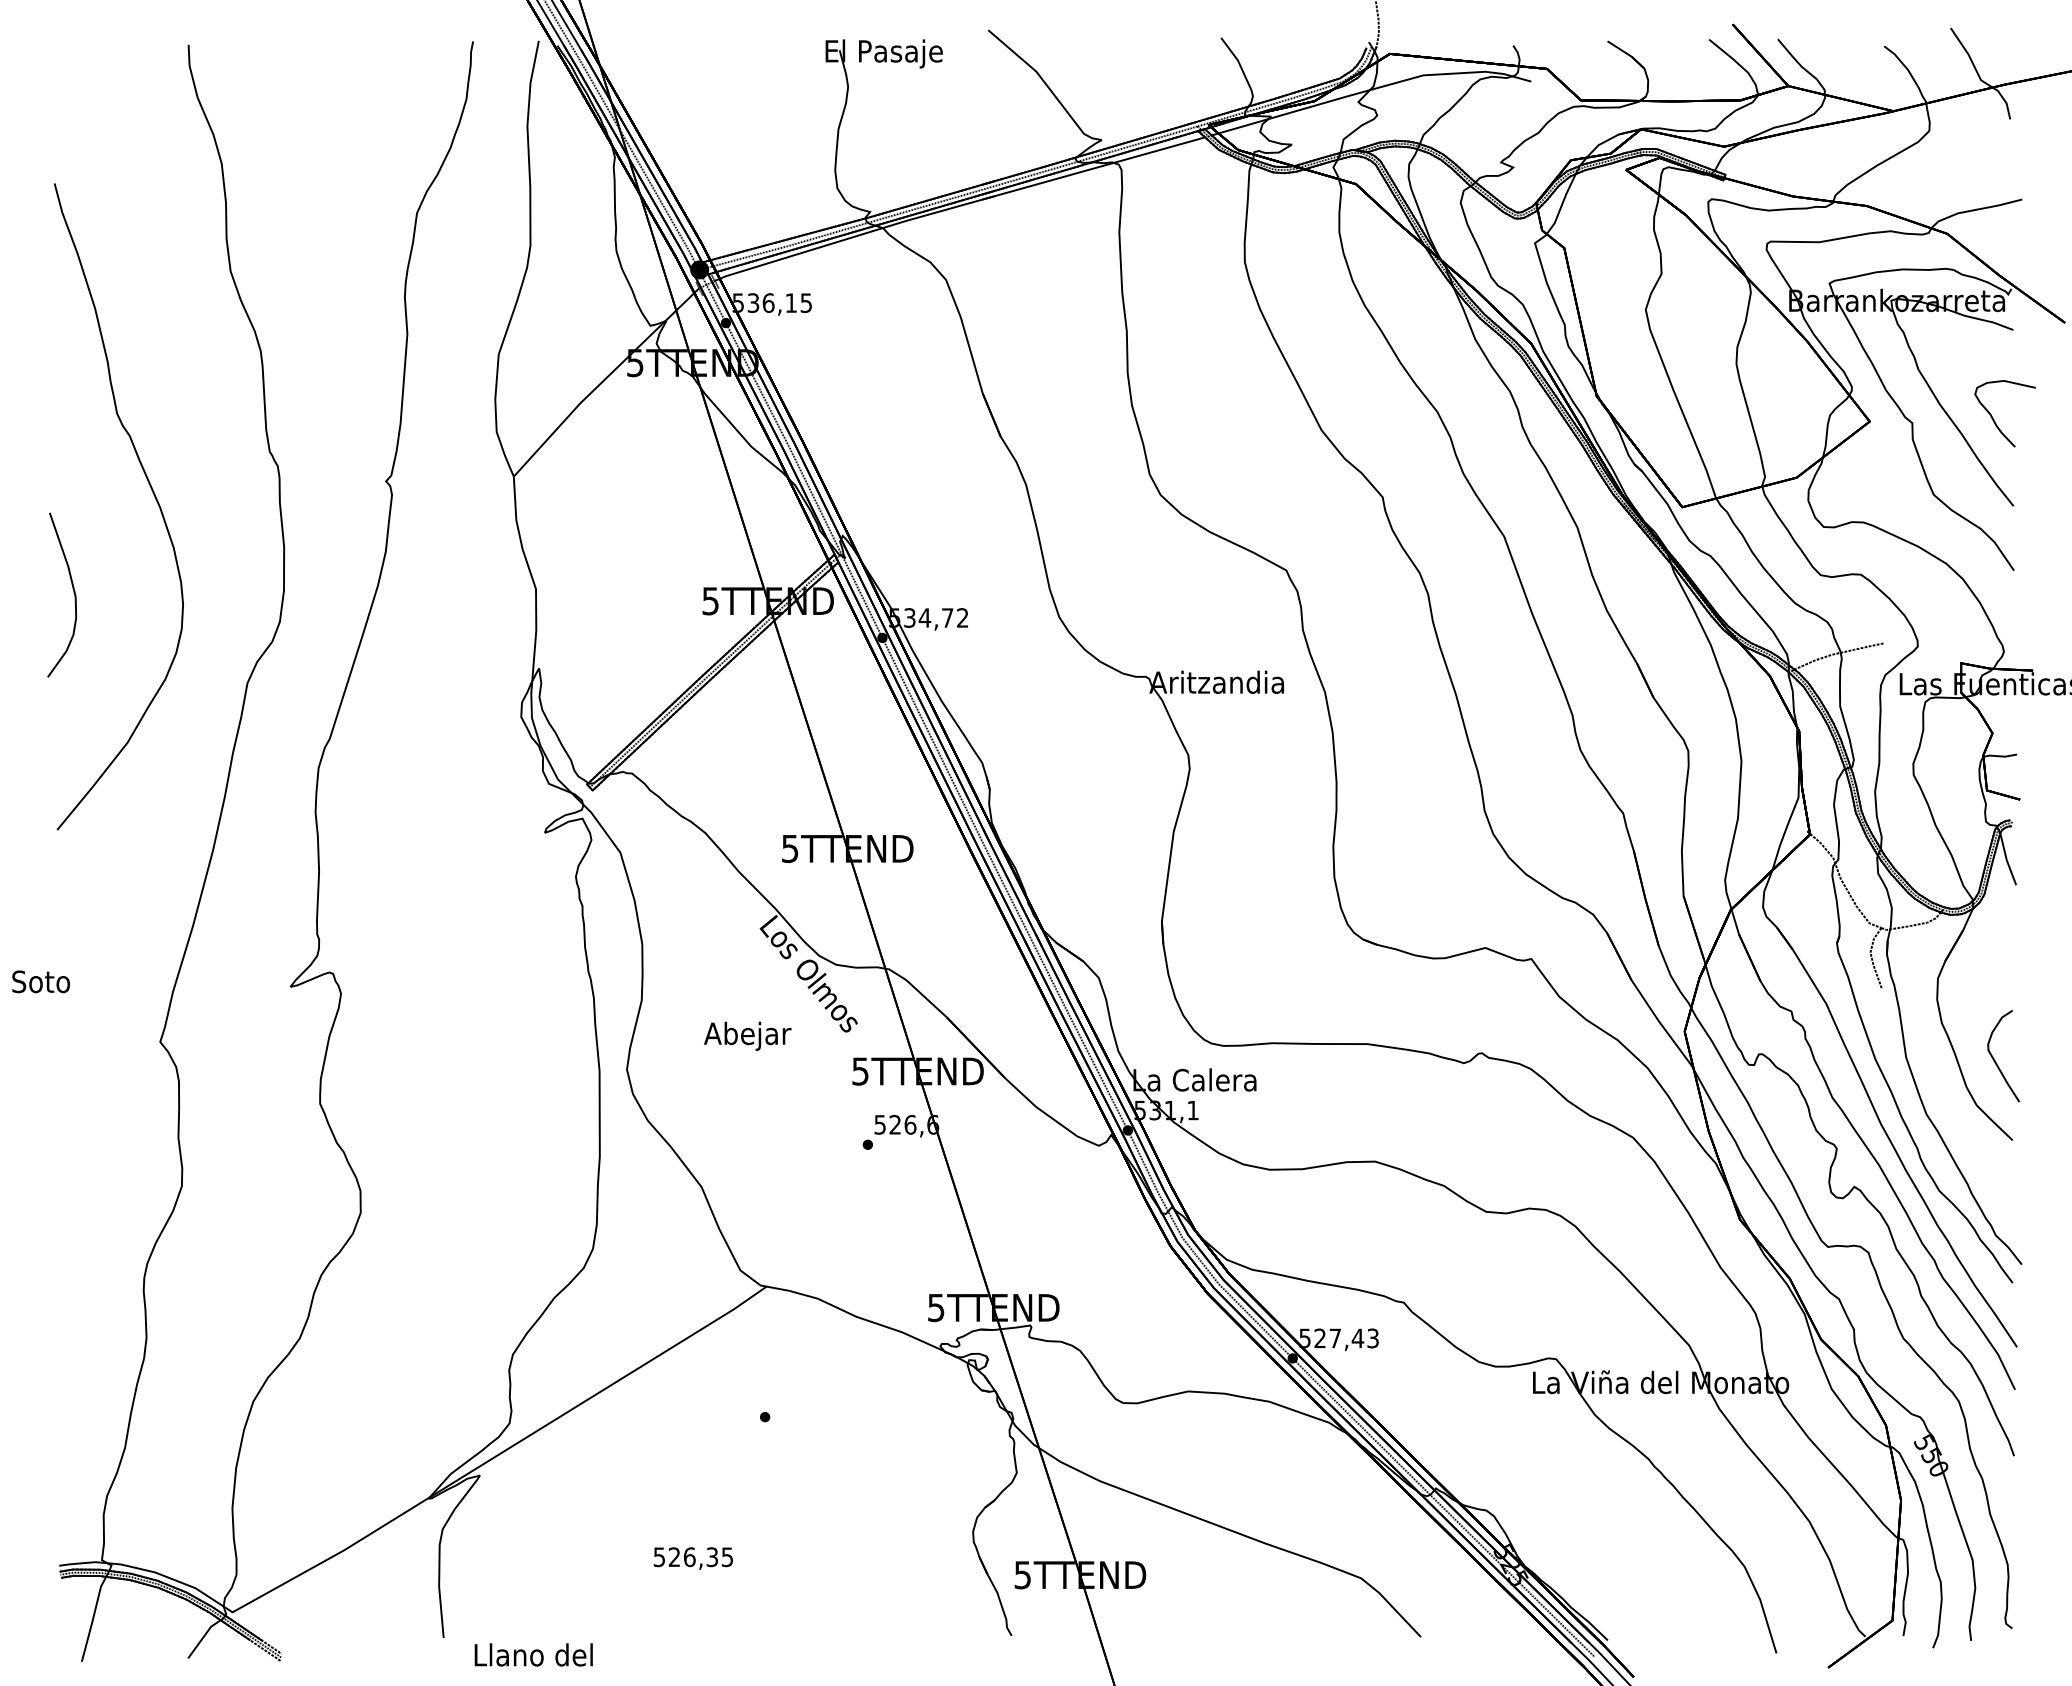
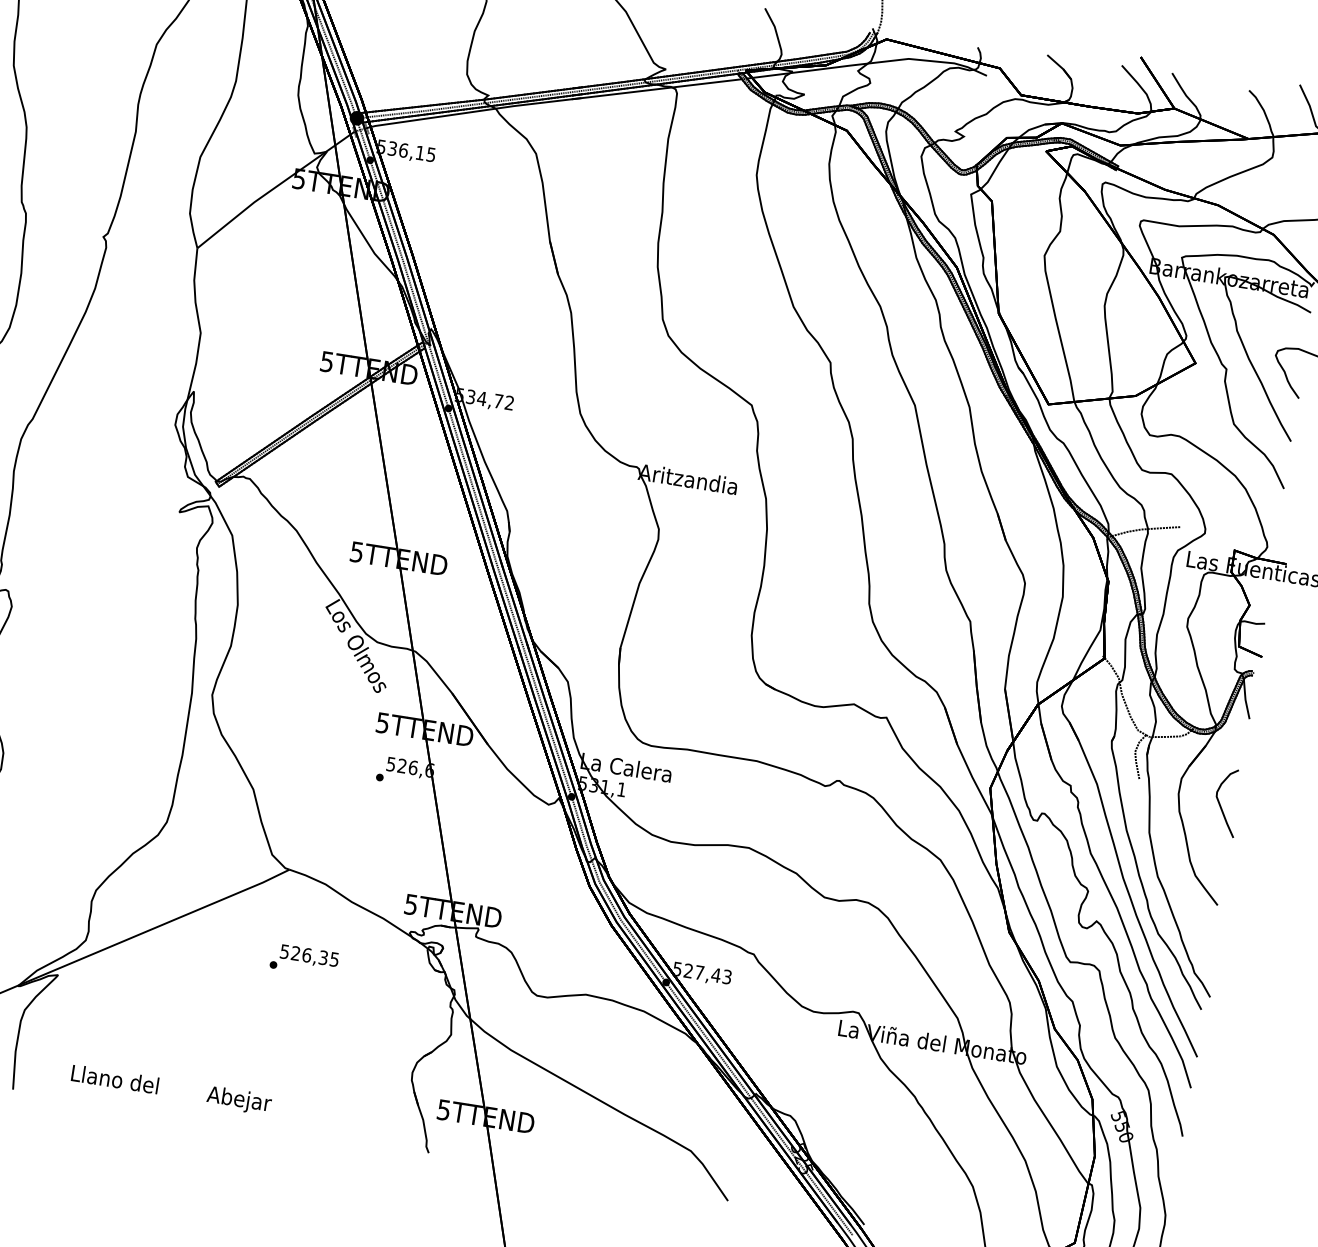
text: (747, 1035) -> (239, 1100), moved
curve: (1995, 1060) -> (1220, 804), moved
text: (692, 1558) -> (308, 956), moved
text: (533, 1654) -> (115, 1079), moved

